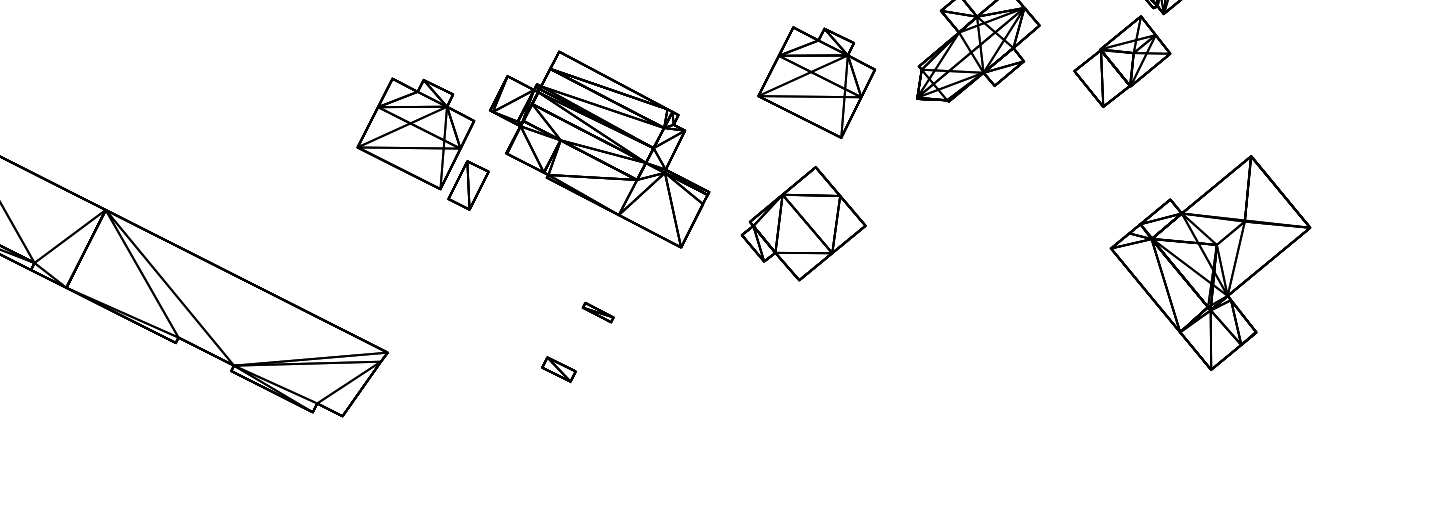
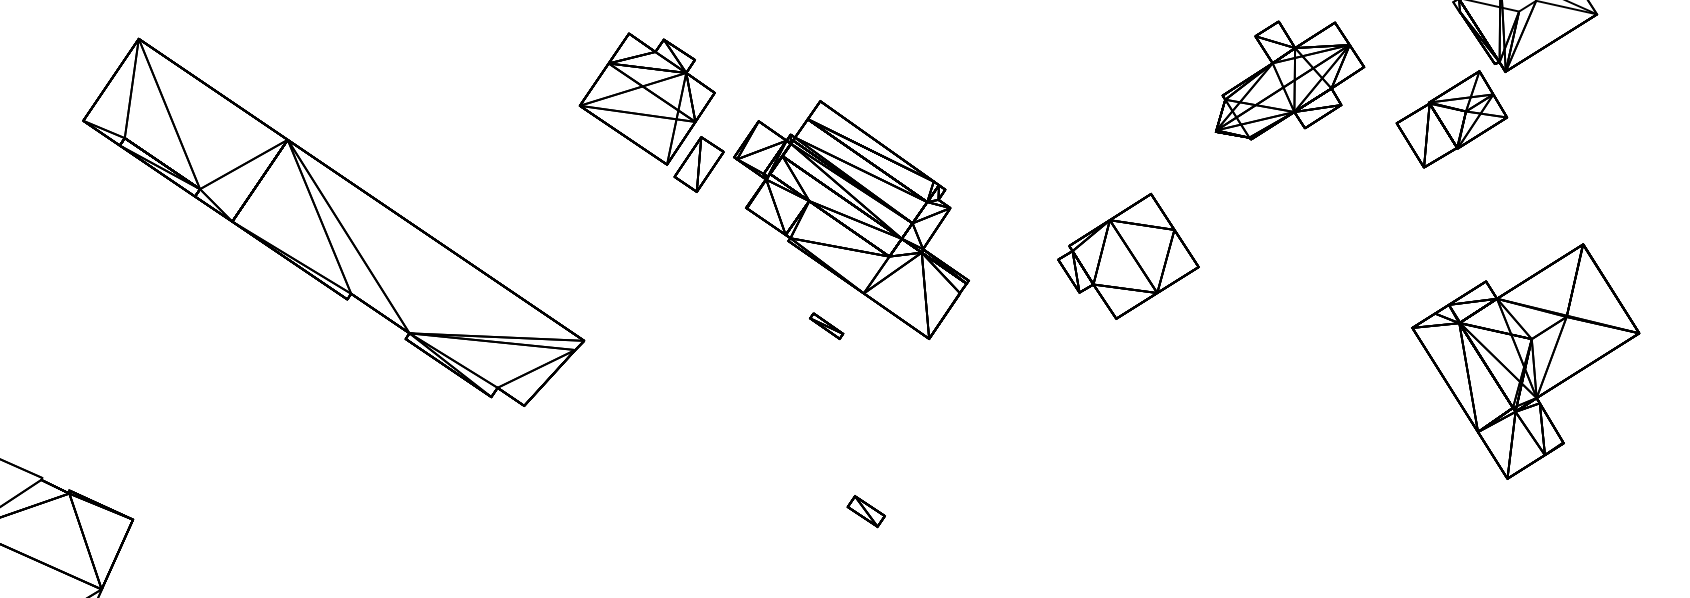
part: (815, 82) -> (1104, 98), removed
part: (599, 151) -> (851, 219), moved
part: (802, 223) -> (1128, 255), moved
part: (558, 369) -> (865, 511), moved

